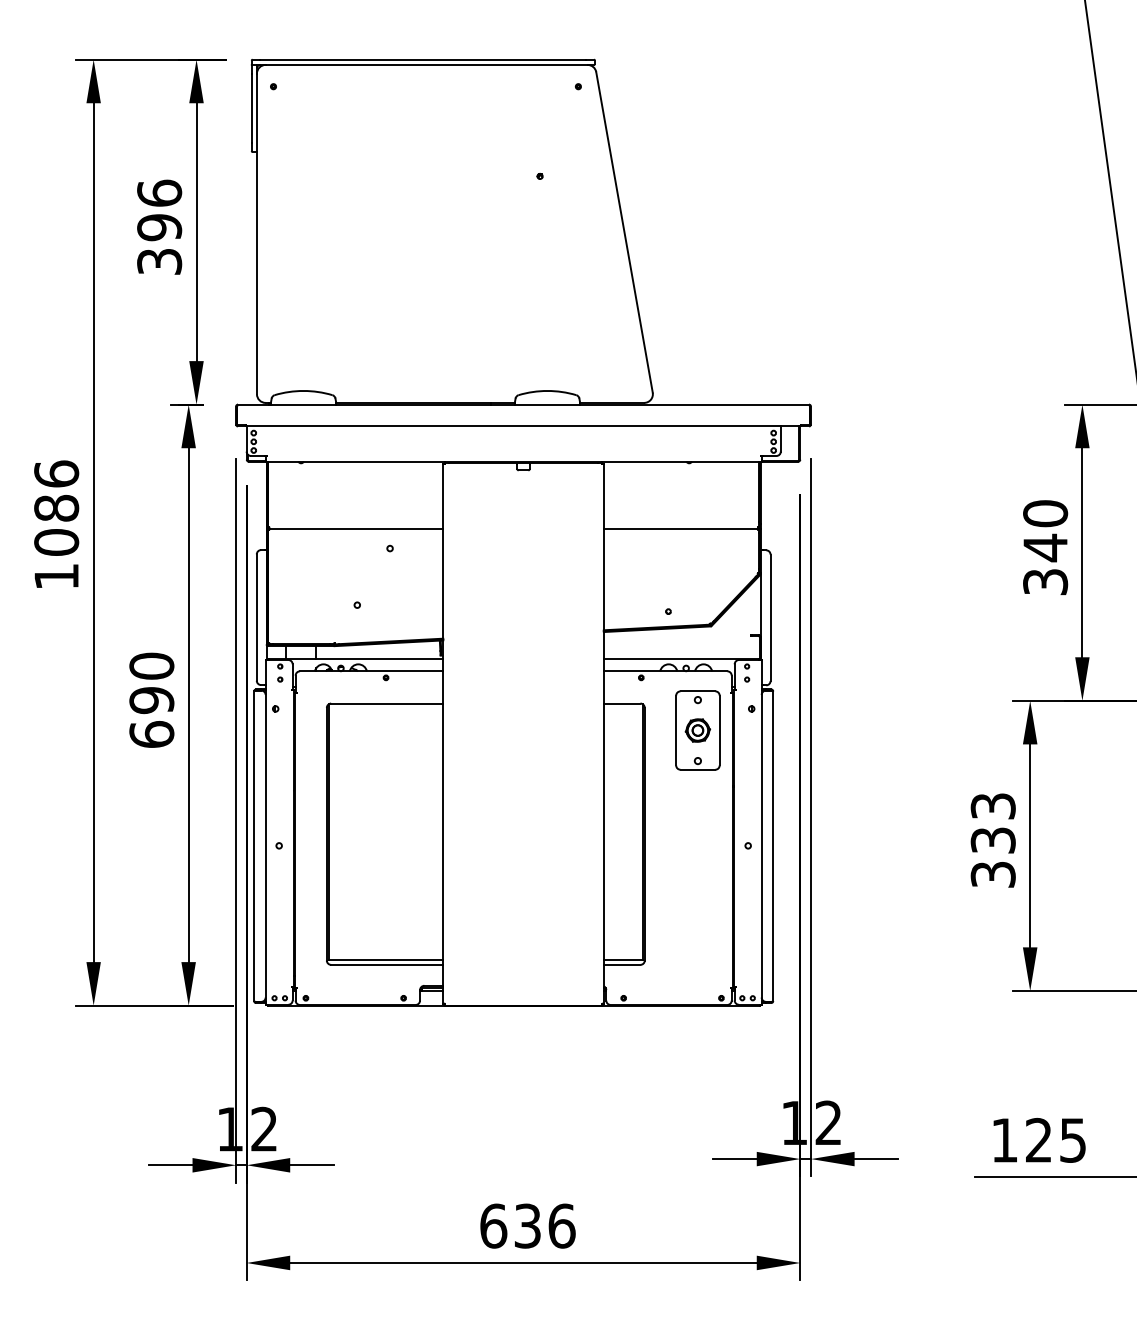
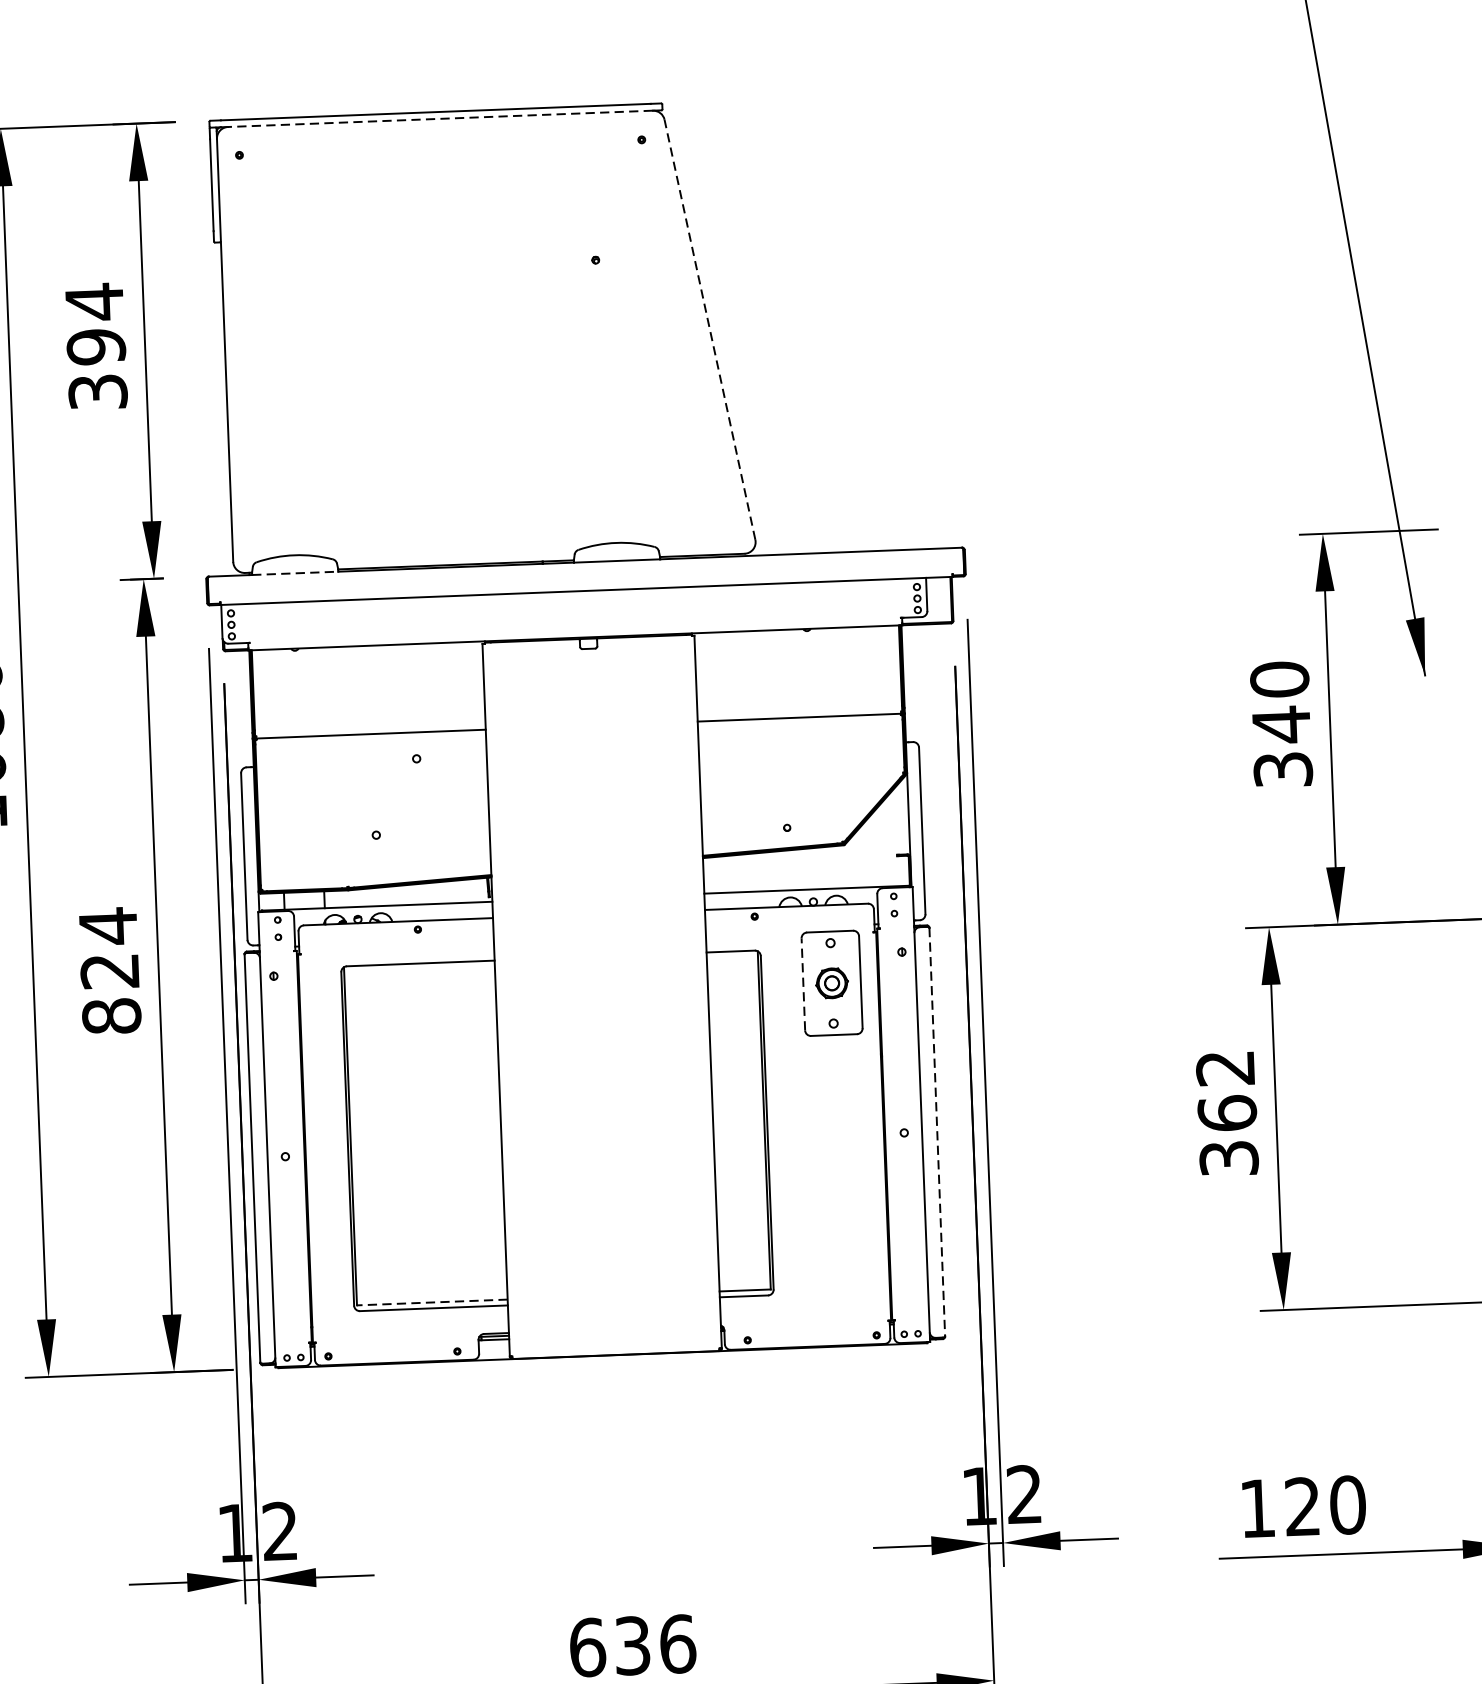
line: (426, 64) -> (440, 118), solid -> dashed
text: (159, 193) -> (94, 302), 396 -> 394
line: (624, 232) -> (709, 329), solid -> dashed
line: (303, 404) -> (295, 573), solid -> dashed
text: (151, 699) -> (109, 970), 690 -> 824
line: (676, 730) -> (803, 984), solid -> dashed
text: (992, 823) -> (1225, 1091), 333 -> 362
line: (773, 846) -> (937, 1132), solid -> dashed
line: (385, 960) -> (431, 1302), solid -> dashed
text: (1072, 1139) -> (1347, 1503), 125 -> 120

